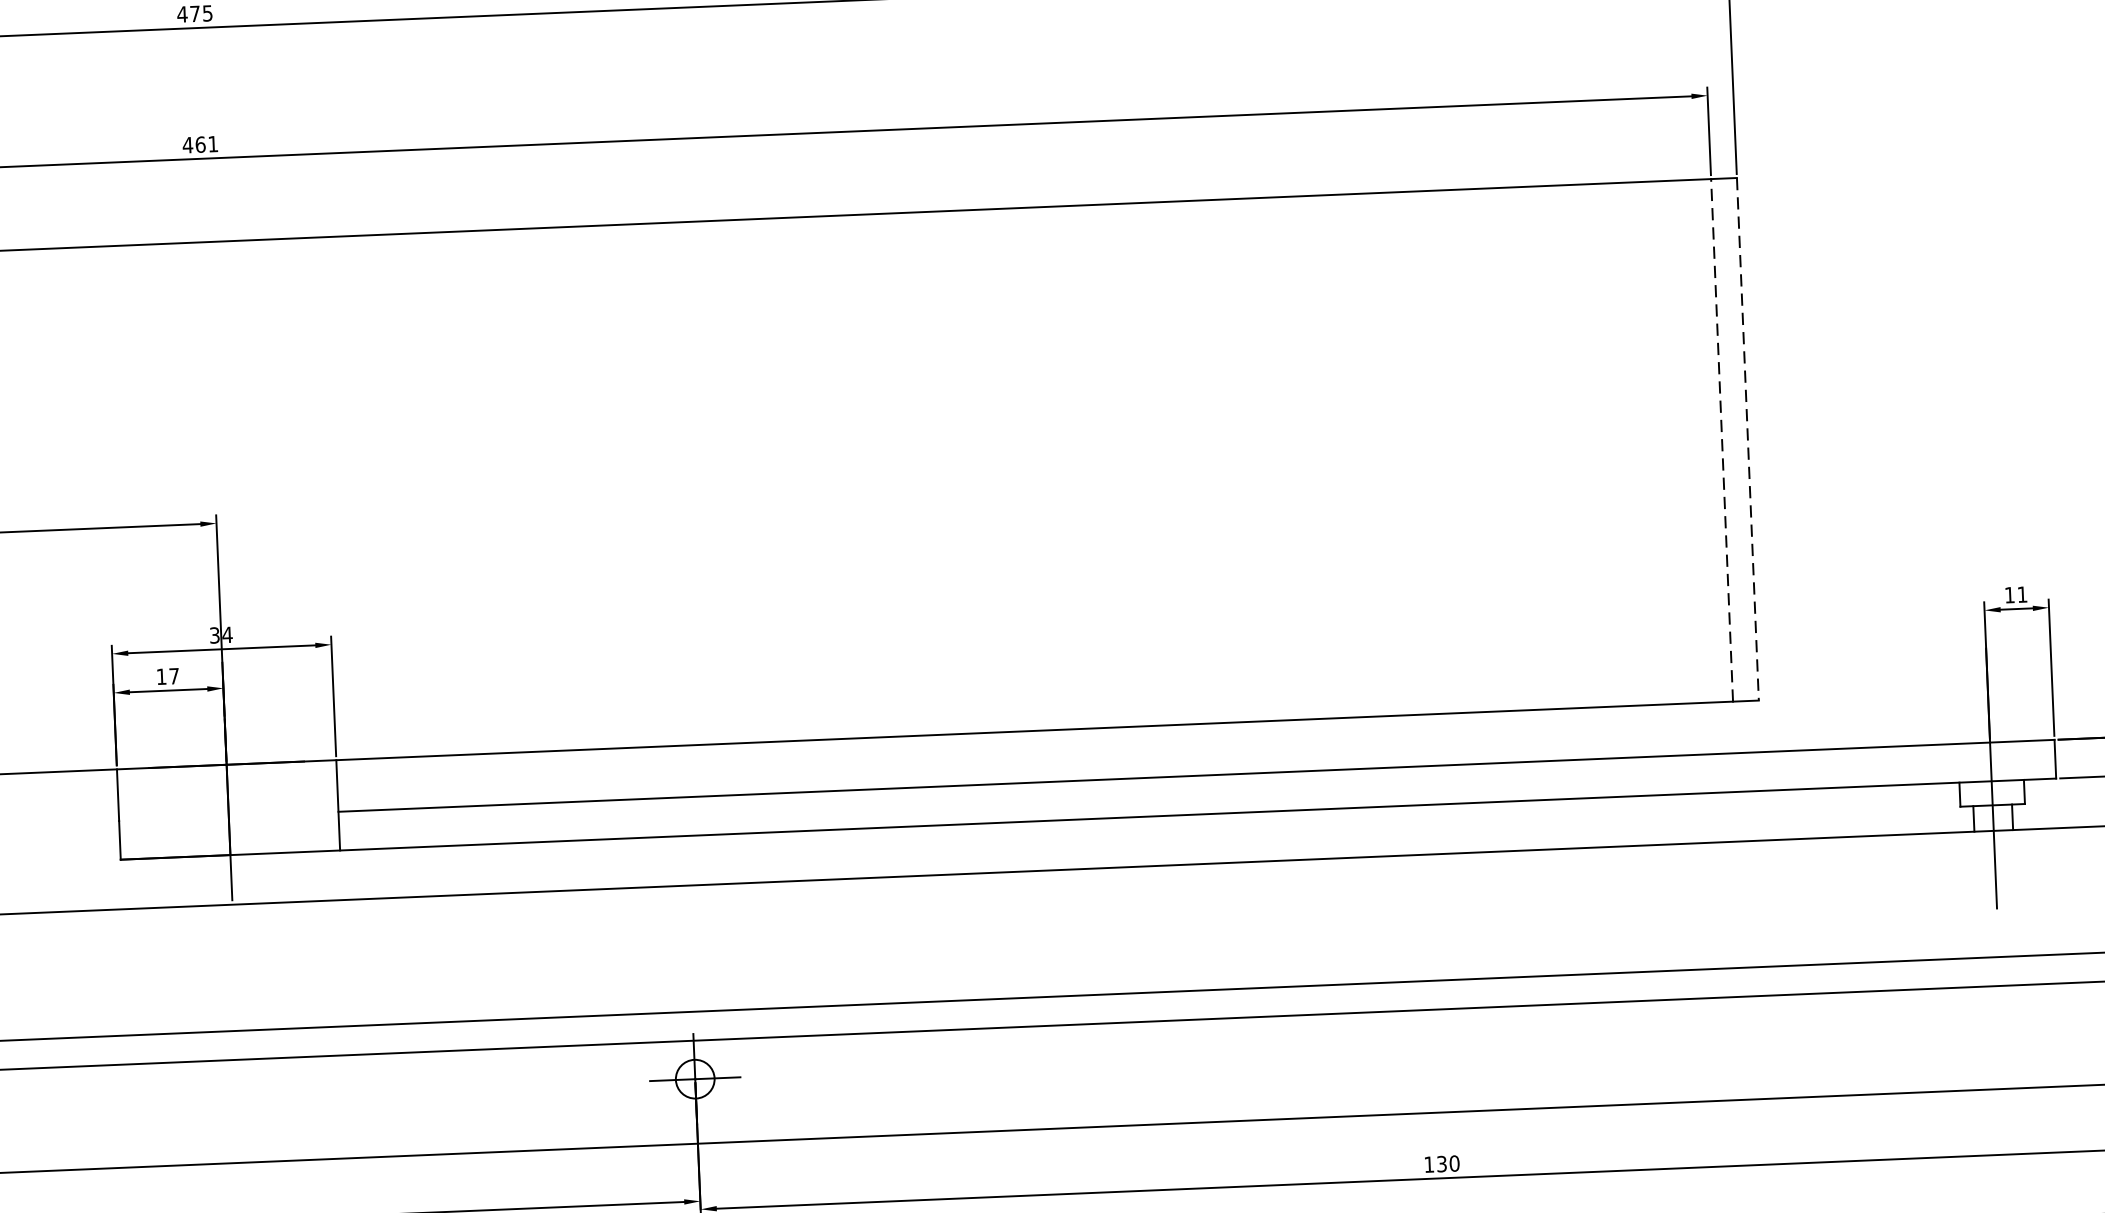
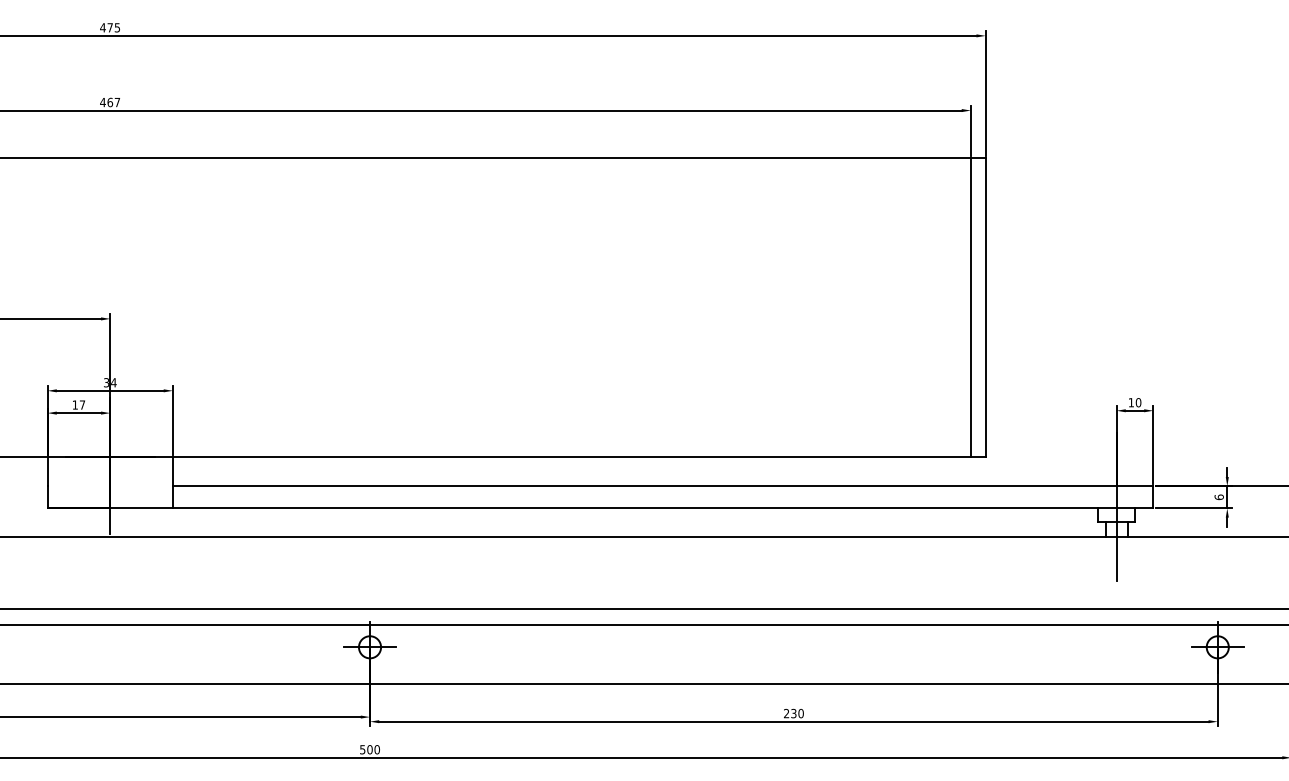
text: (213, 144) -> (117, 102), 461 -> 467
line: (1721, 440) -> (970, 307), dashed -> solid
line: (1747, 441) -> (985, 308), dashed -> solid
text: (2022, 594) -> (1138, 402), 11 -> 10
text: (1429, 1164) -> (786, 713), 130 -> 230

